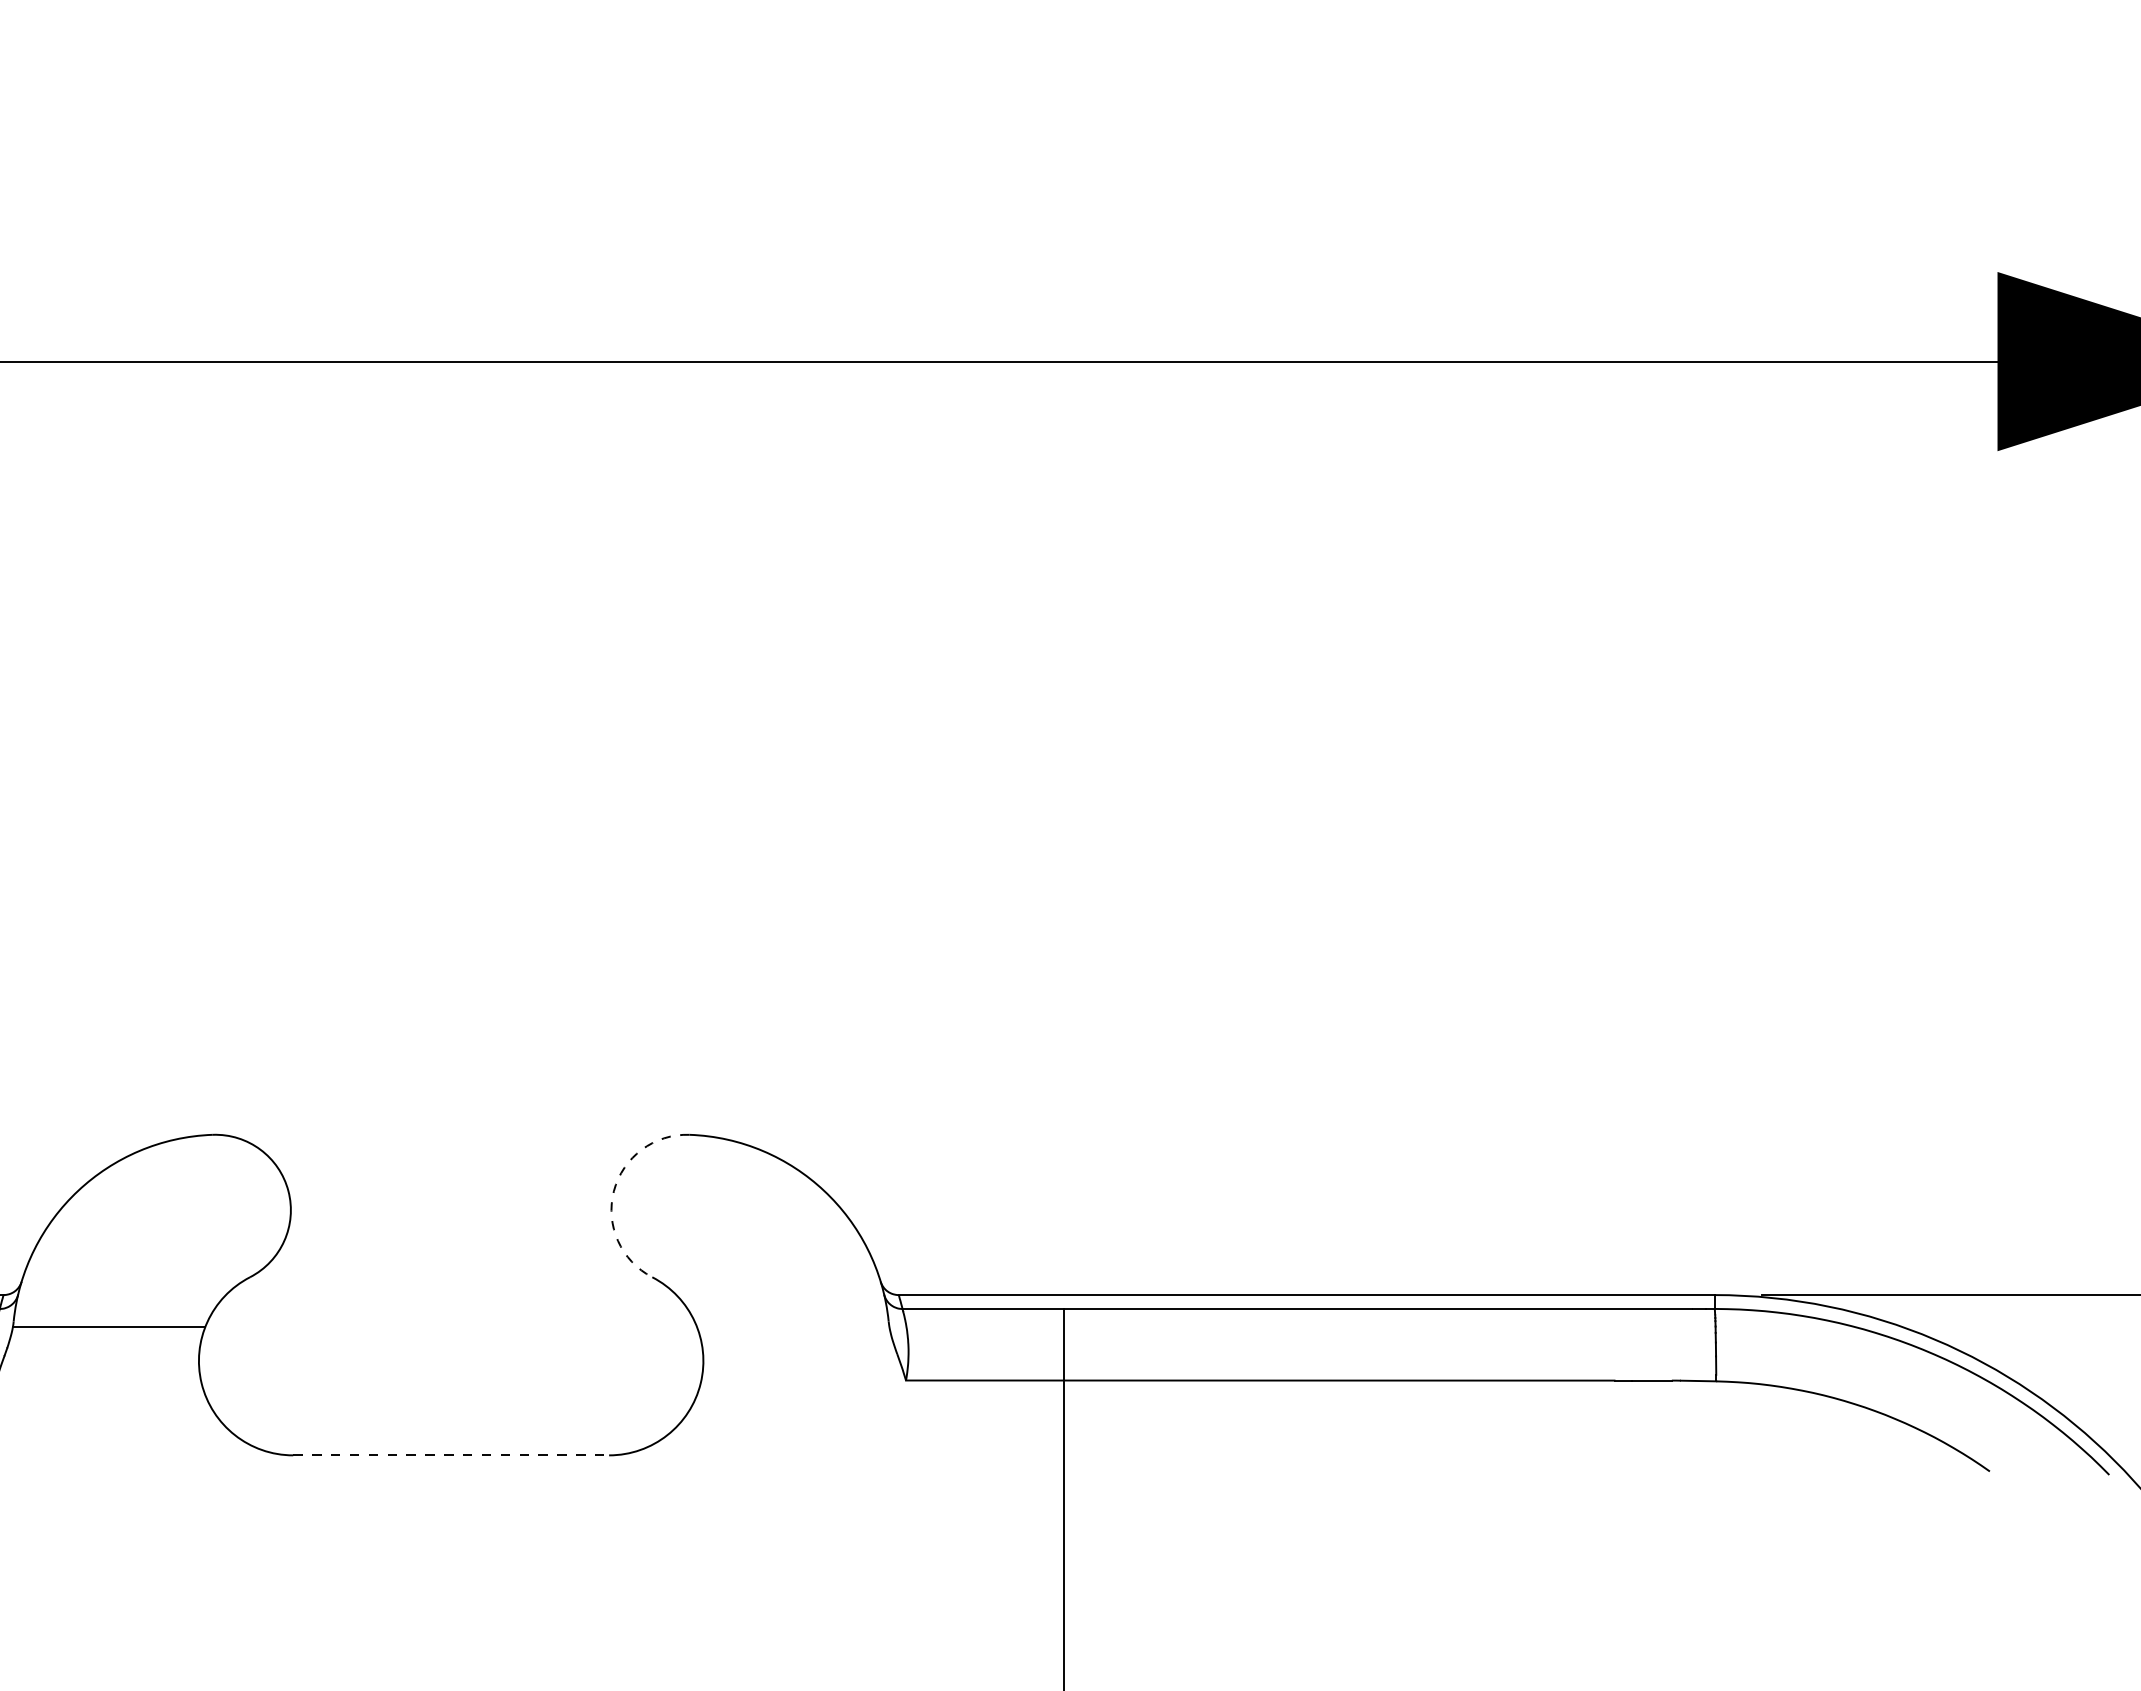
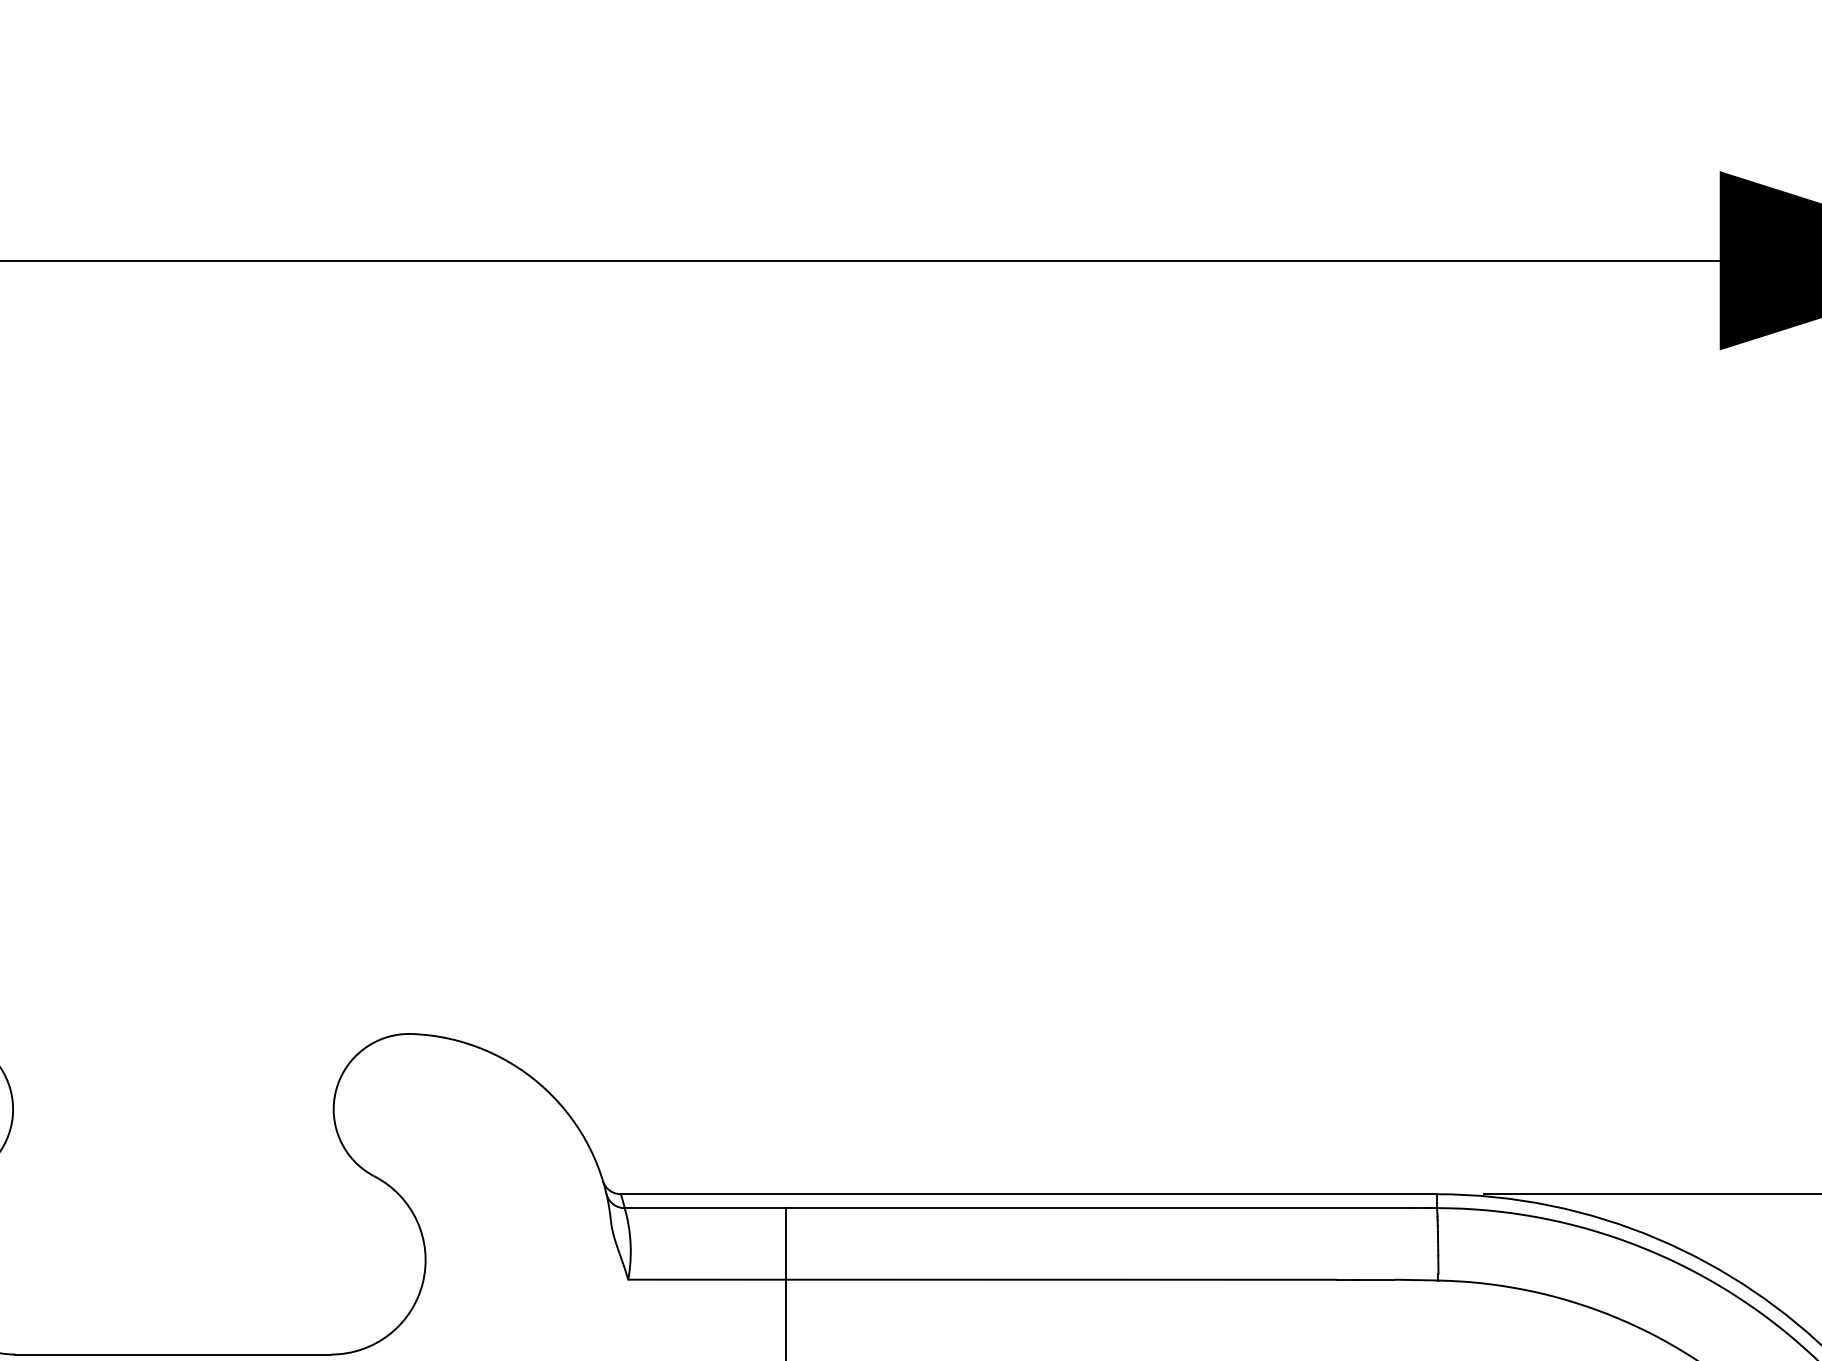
arc: (613, 1191) -> (335, 1090), dashed -> solid
line: (451, 1455) -> (173, 1354), dashed -> solid

